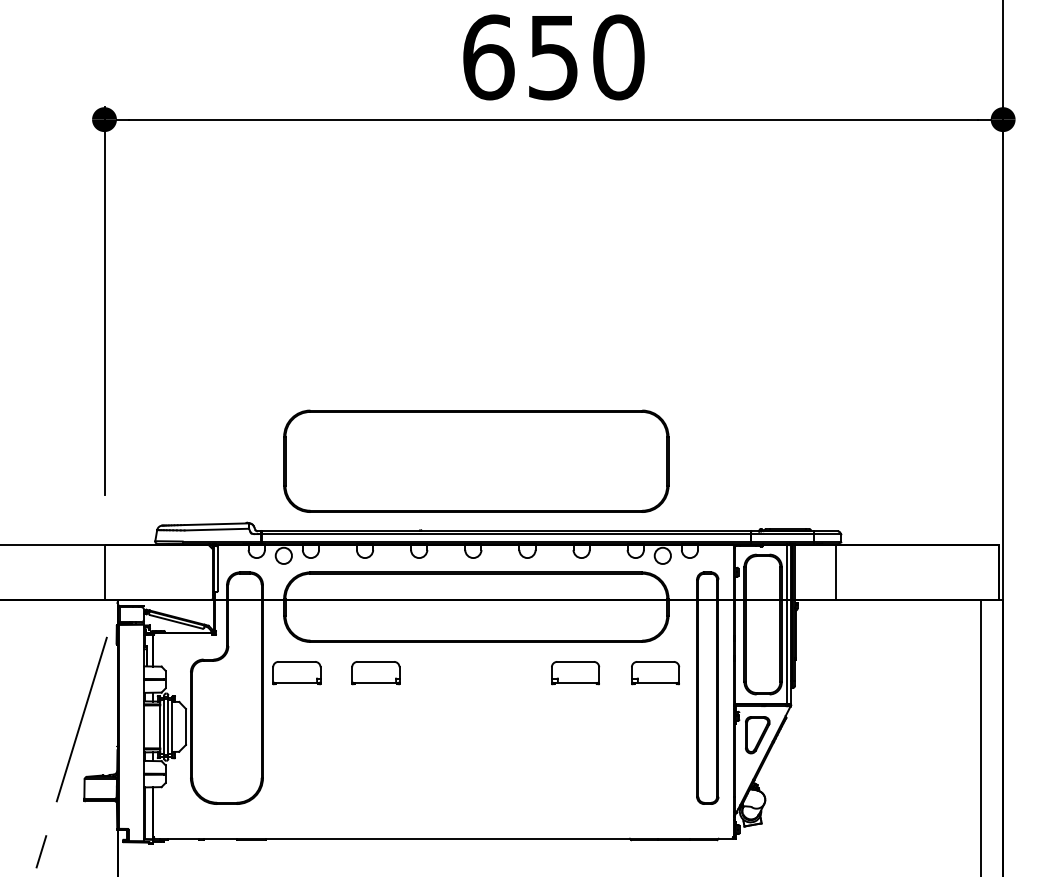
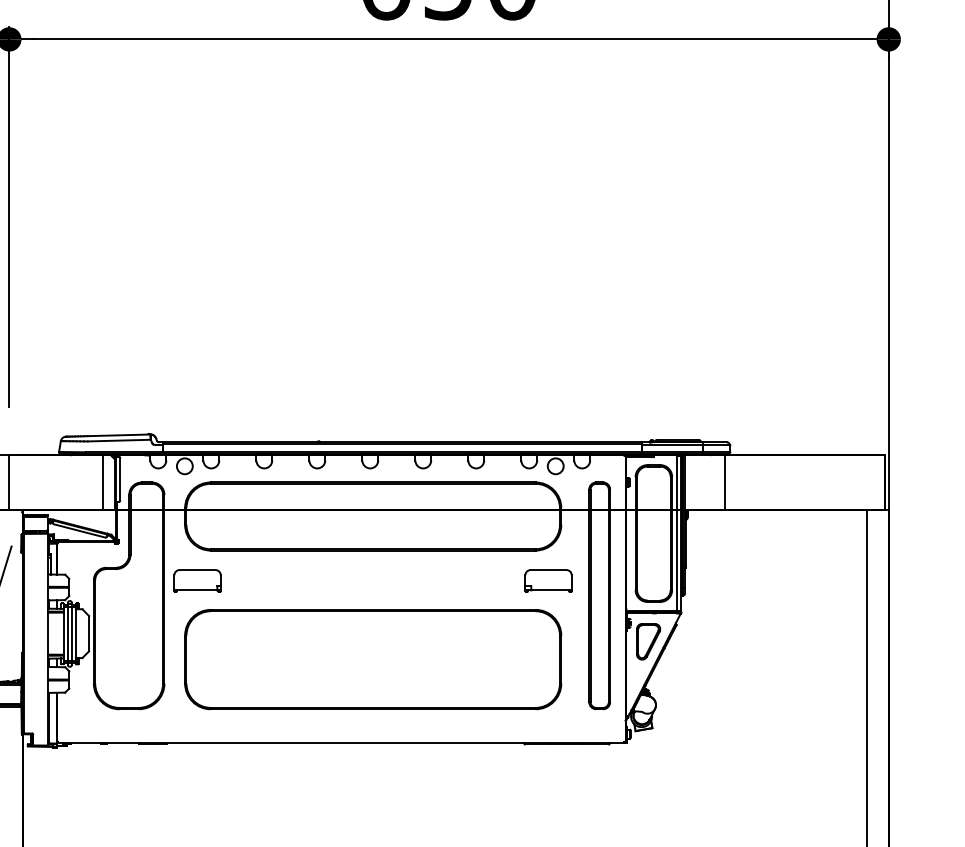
part: (476, 460) -> (373, 658), moved
line: (199, 572) -> (102, 482), added
part: (375, 673) -> (274, 581), removed
part: (575, 673) -> (470, 581), removed

